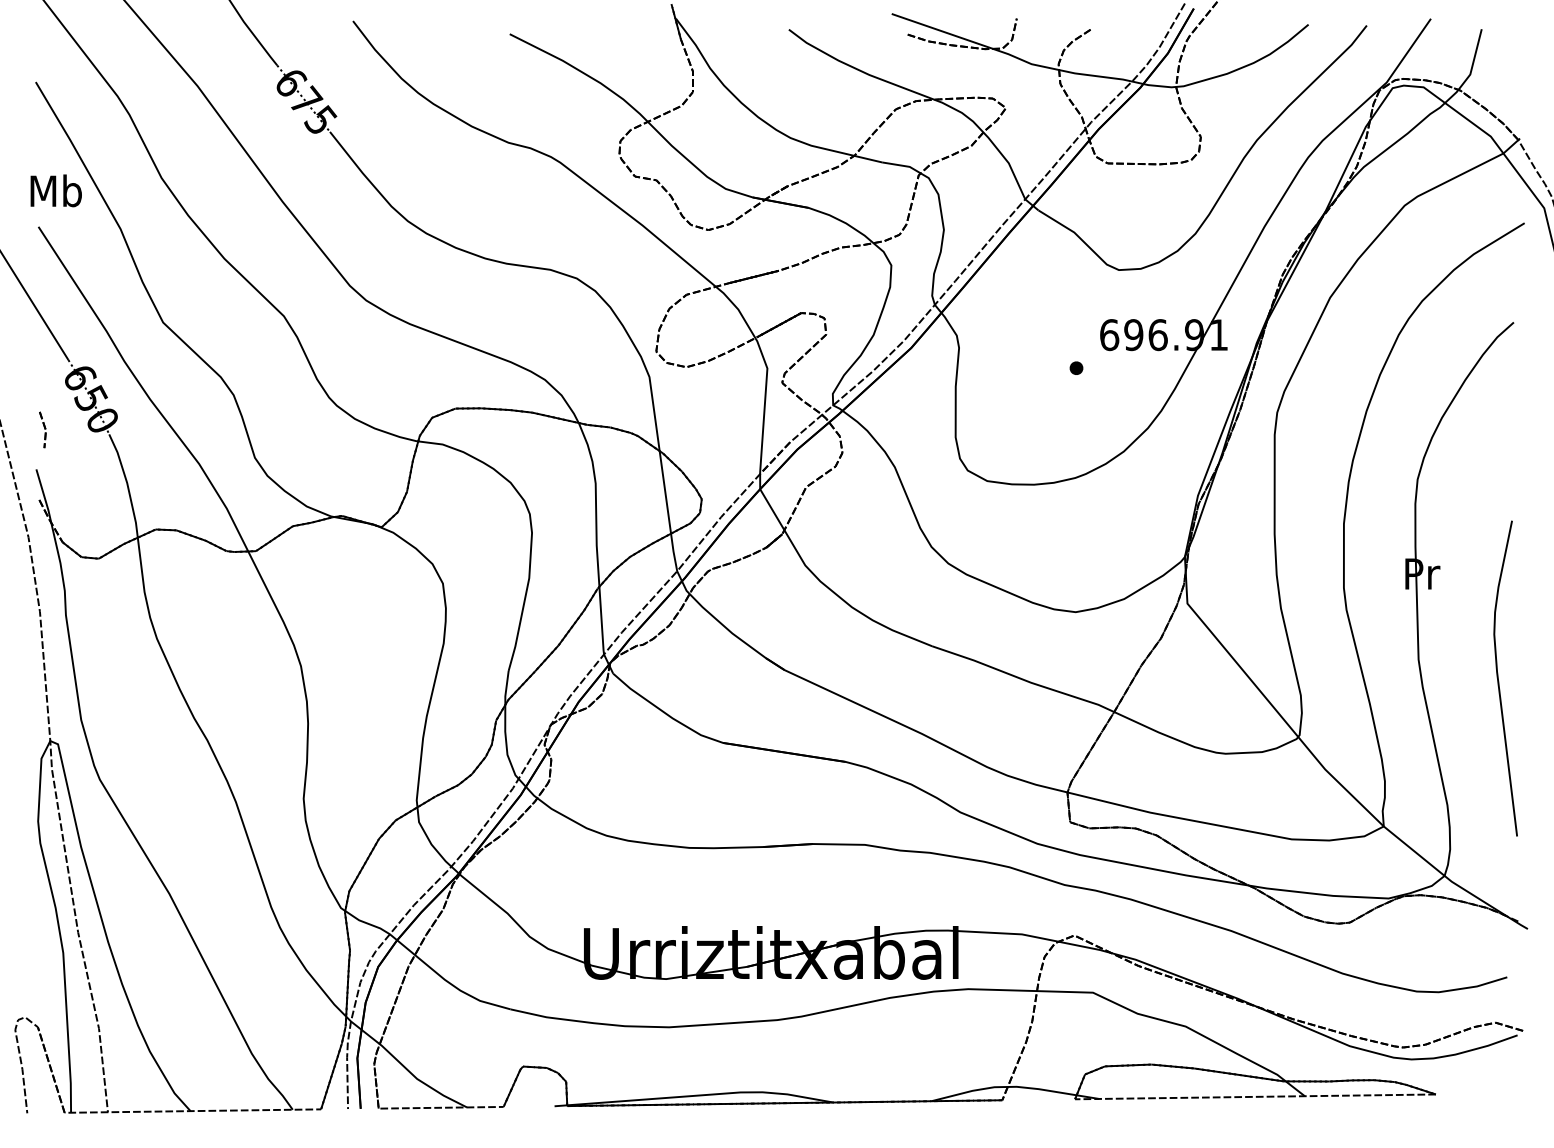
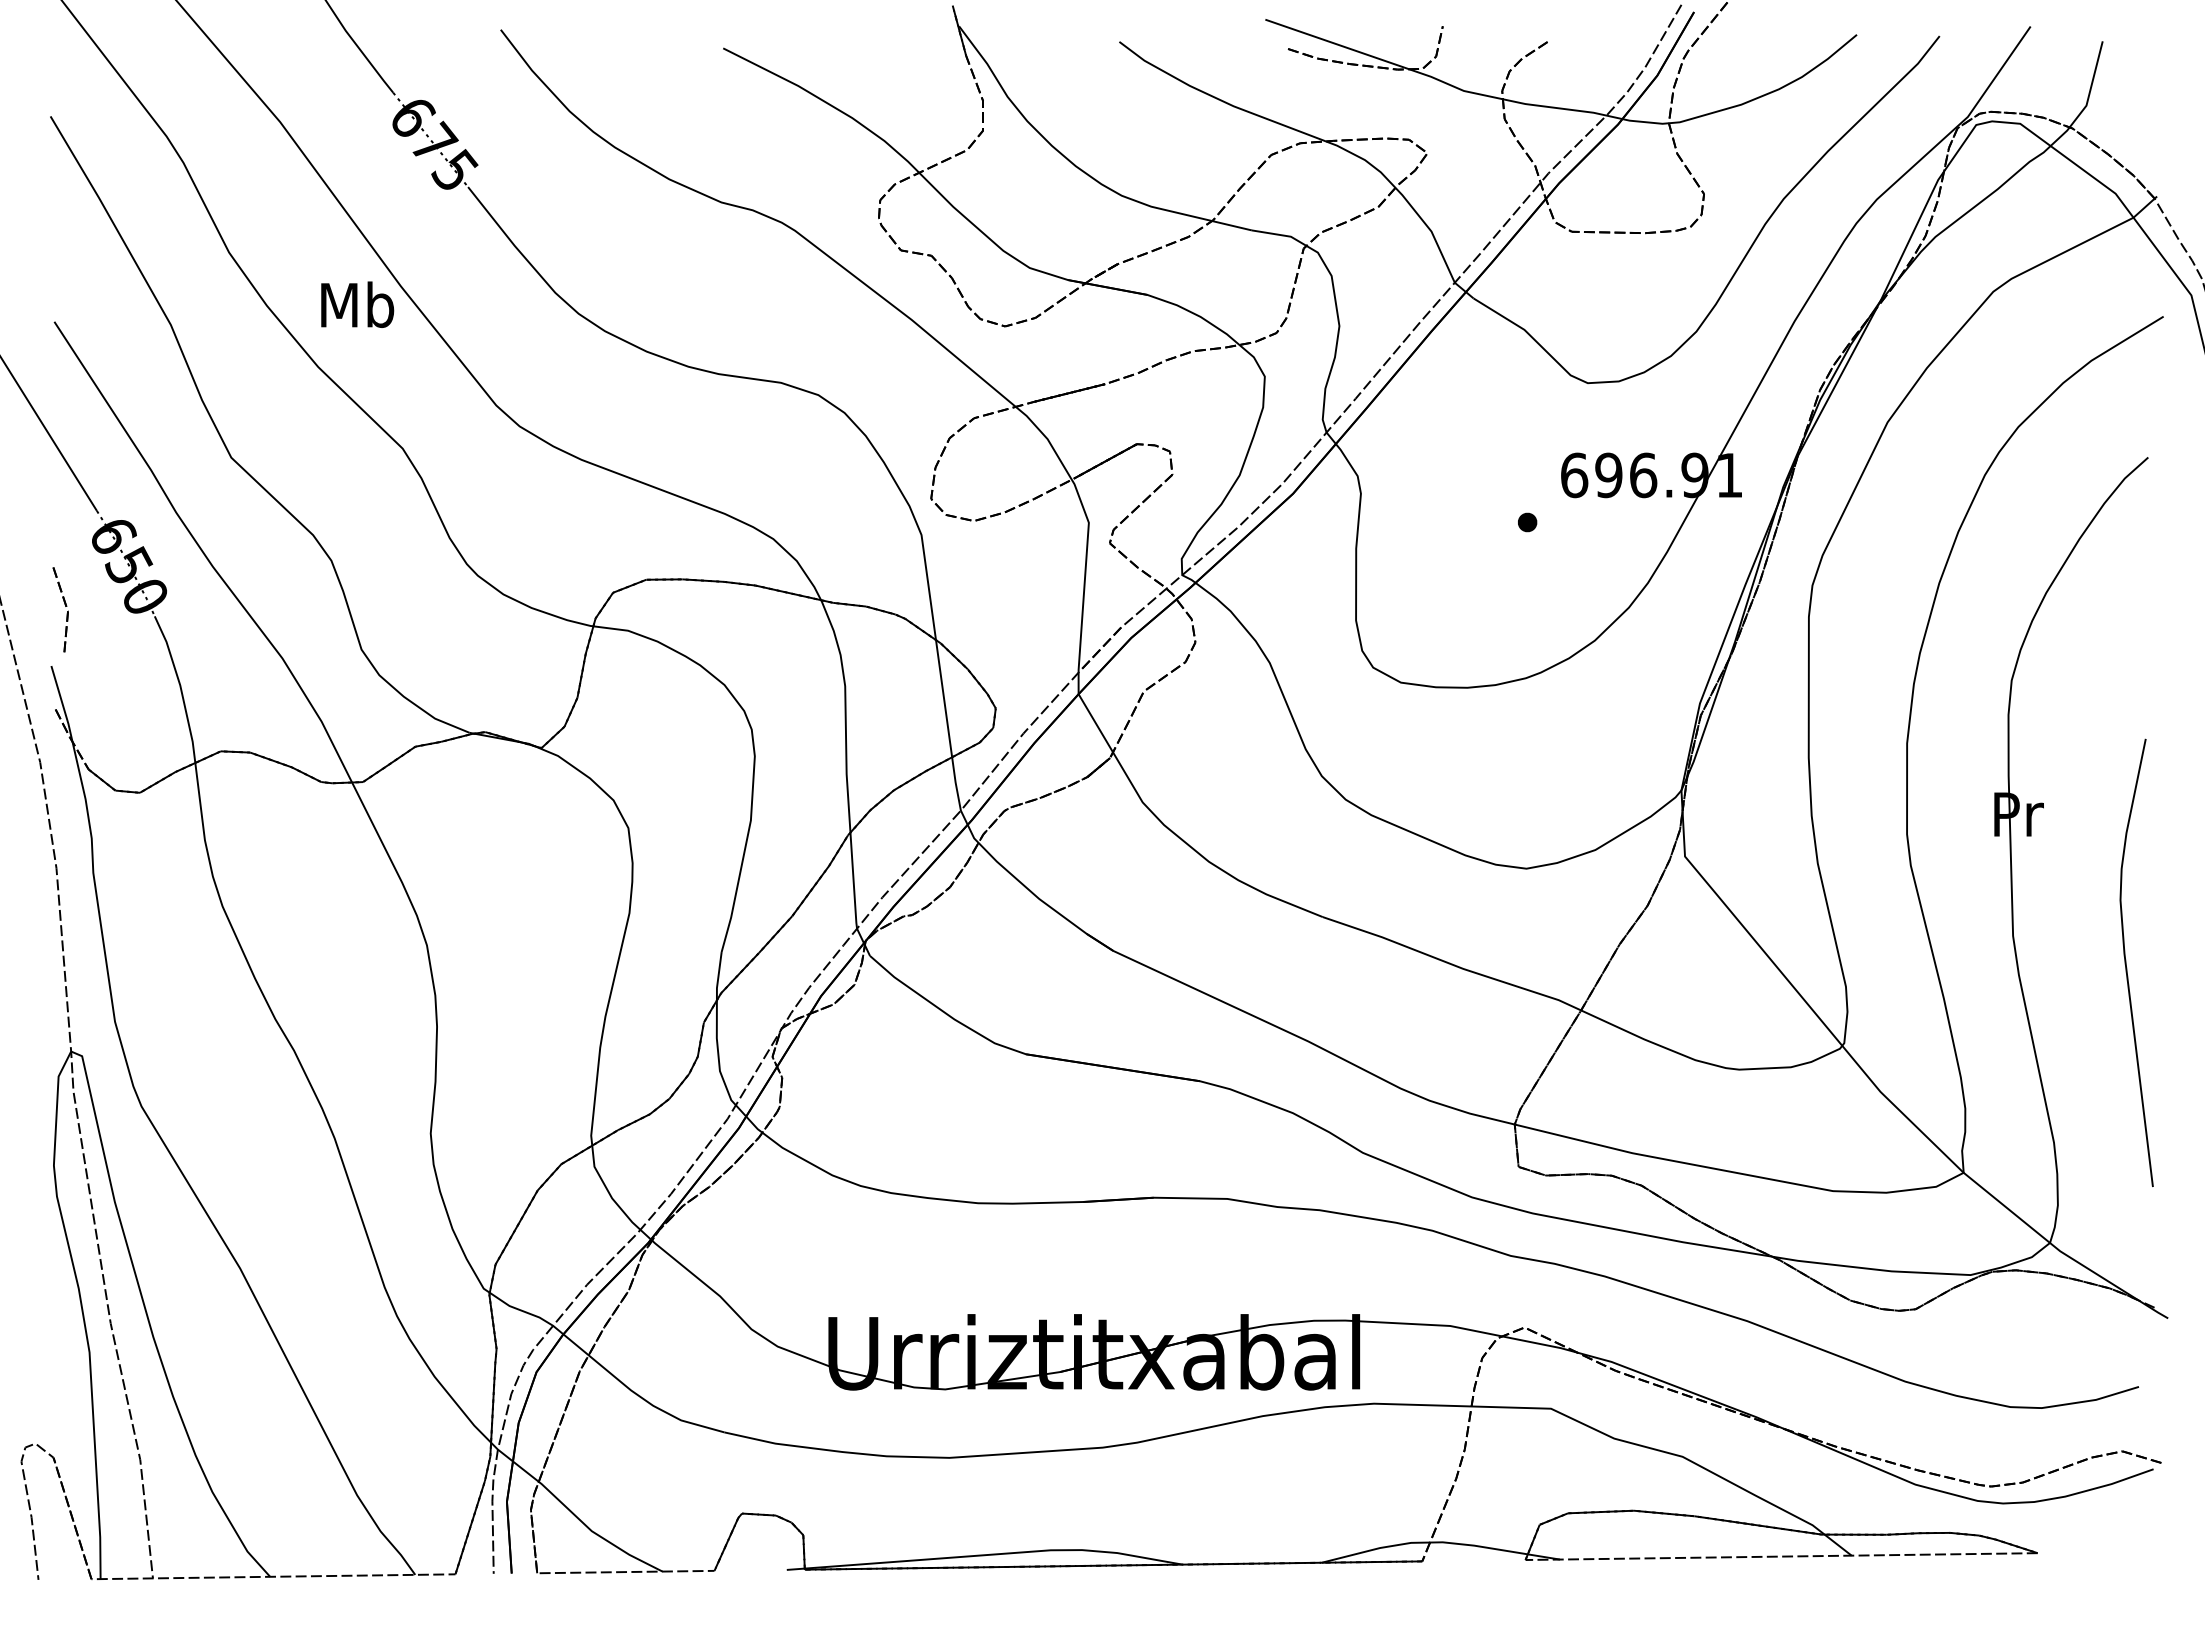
text: (56, 190) -> (357, 304), moved
part: (42, 429) -> (60, 609), size x1.67

